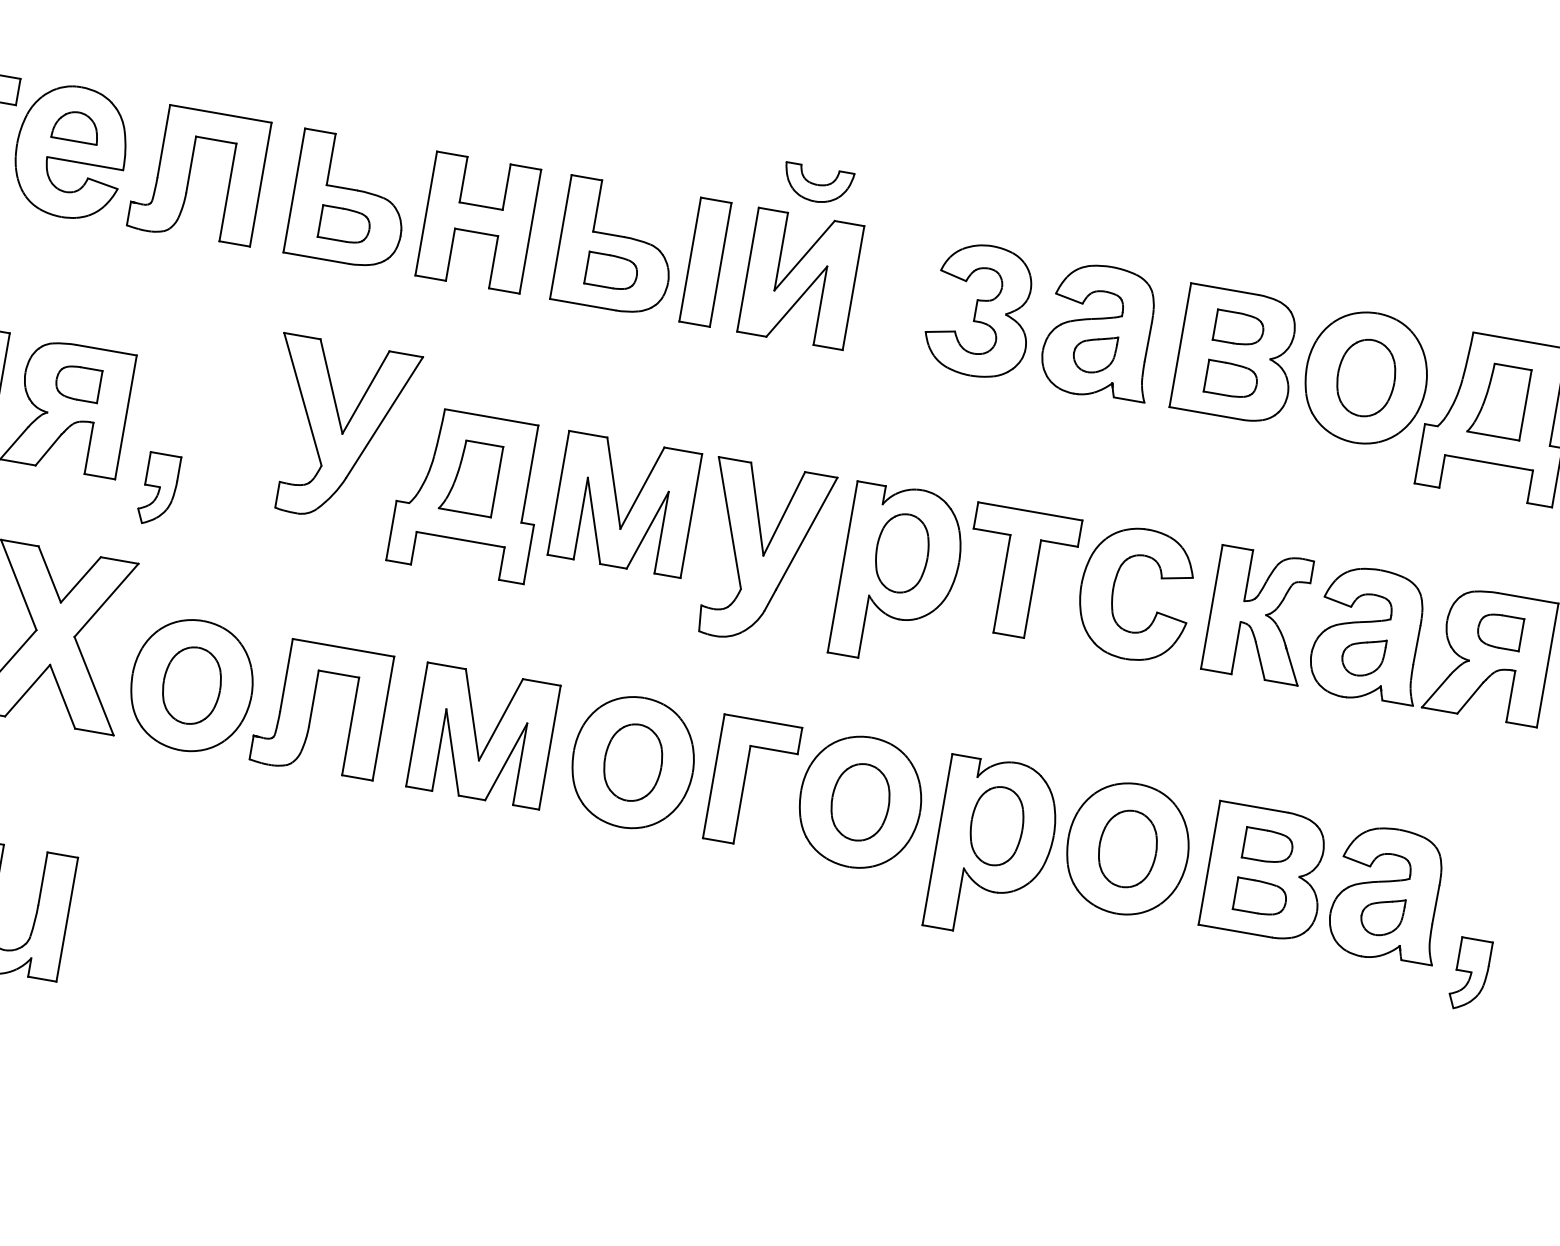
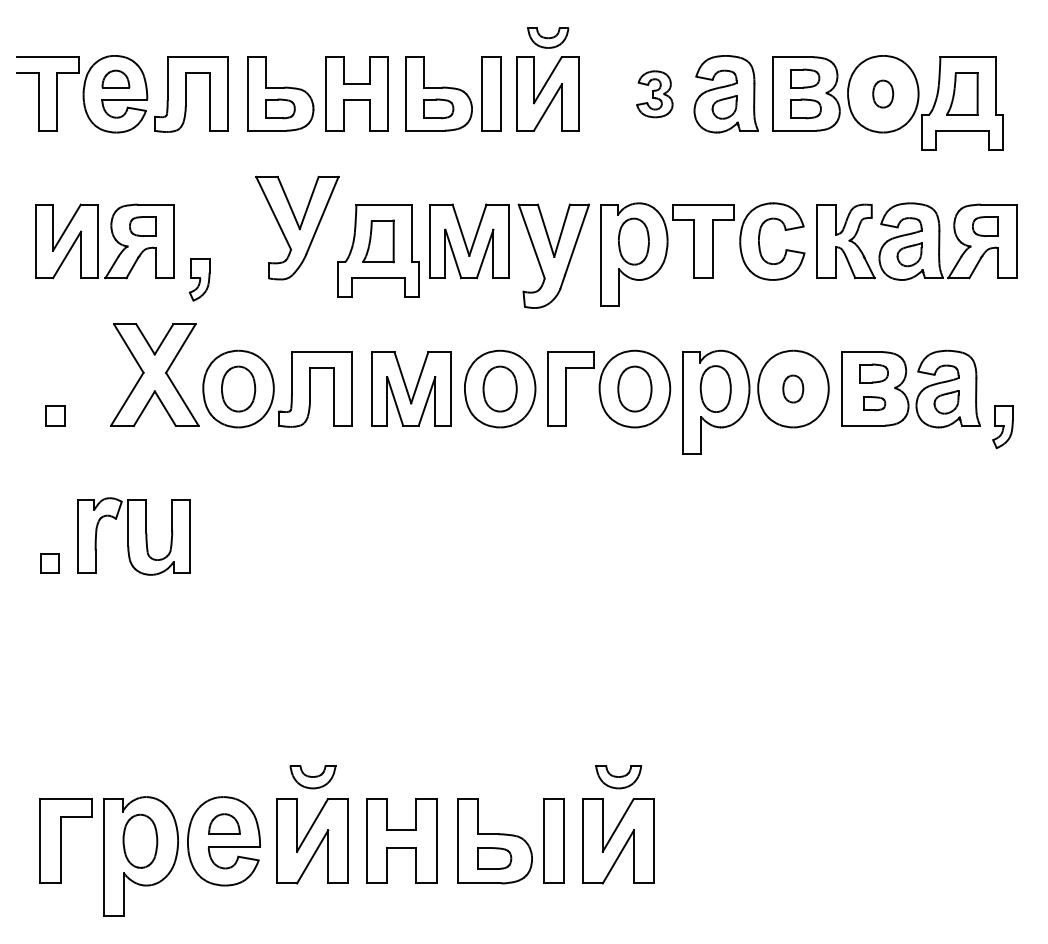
part: (980, 311) -> (654, 94), size x0.6
part: (1365, 376) -> (882, 93), size x0.6
part: (1126, 847) -> (792, 388), size x0.6
part: (1260, 897) -> (874, 403), size x0.7

